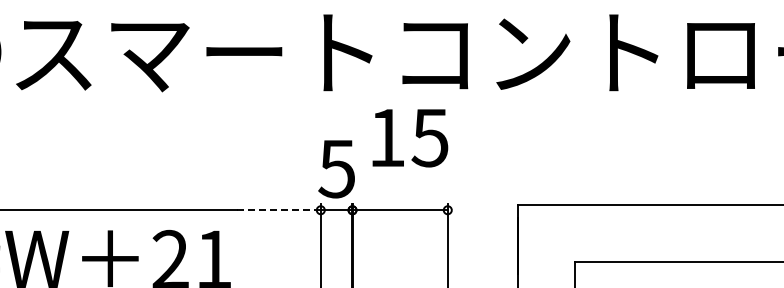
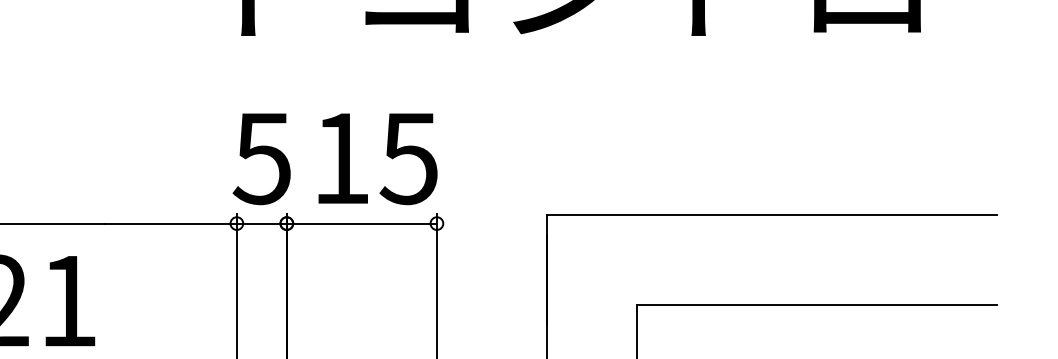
text: (410, 138) -> (378, 159), moved
line: (278, 210) -> (170, 224), dashed -> solid

